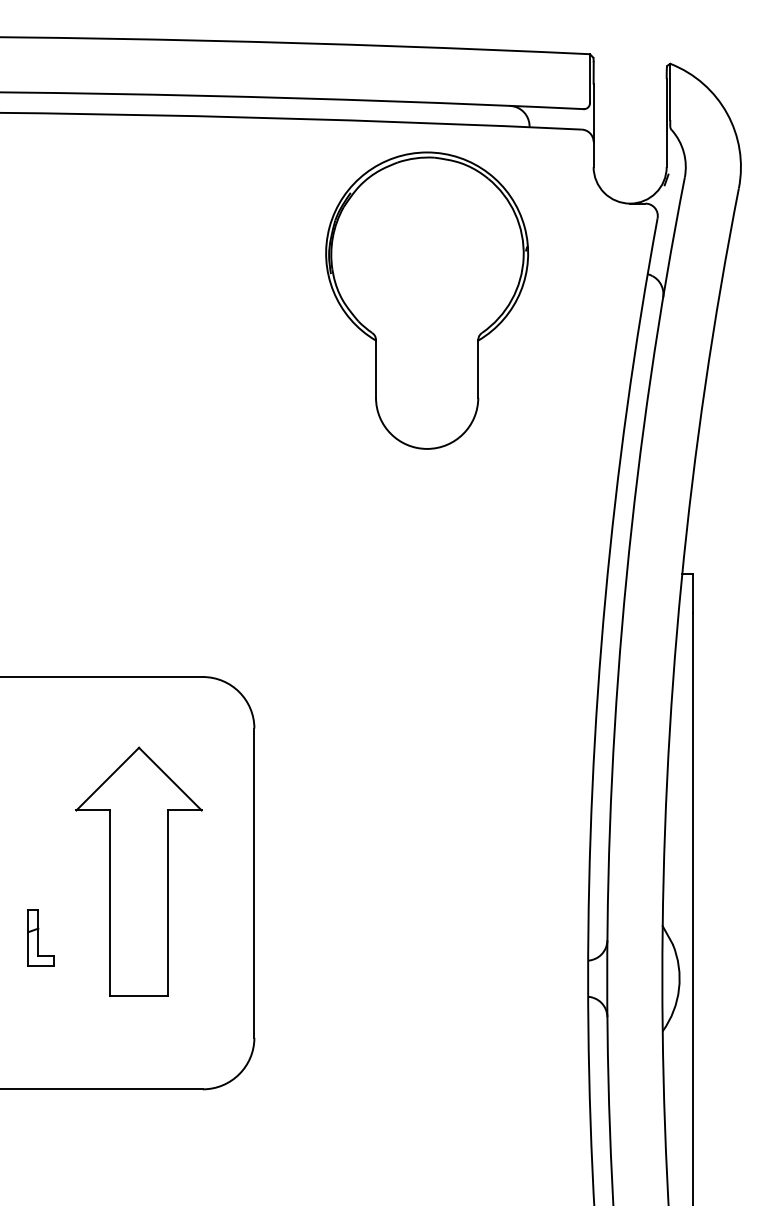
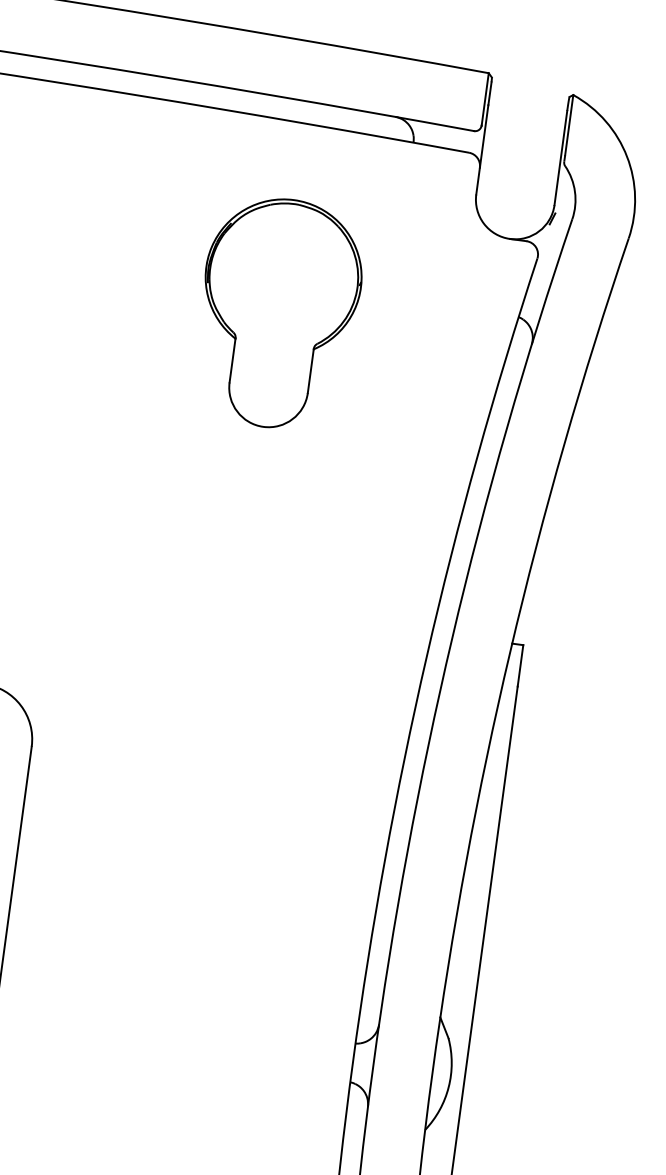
part: (427, 300) -> (279, 313), size x0.71

